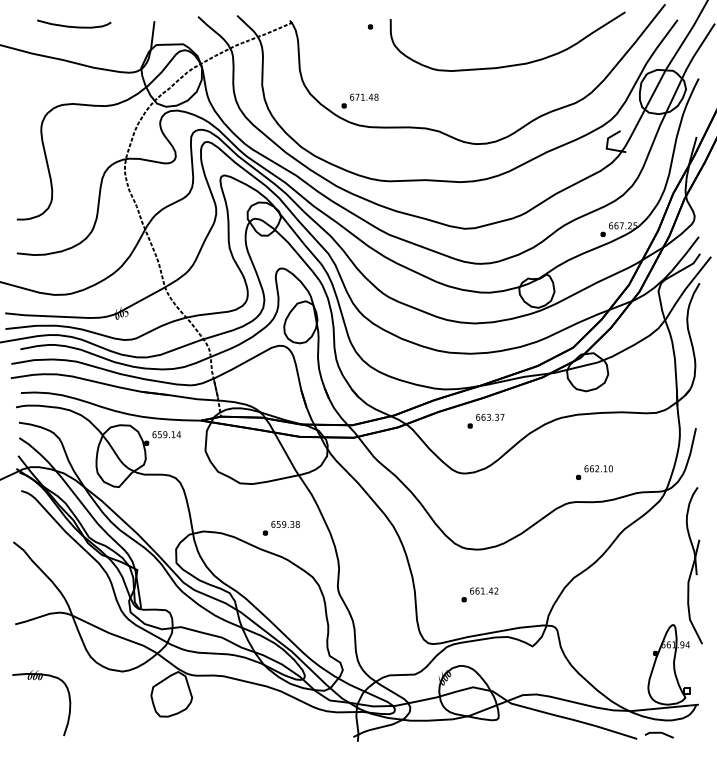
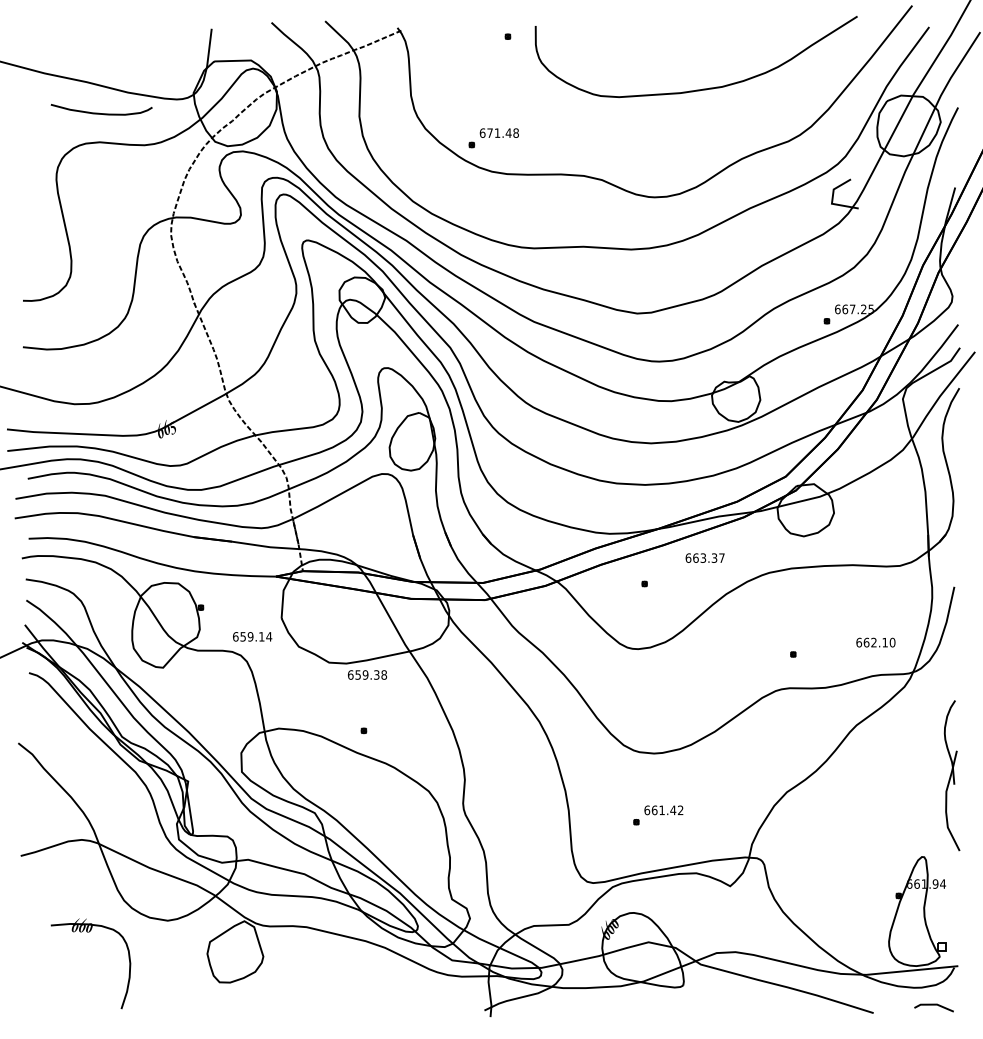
curve: (72, 26) -> (99, 112), moved
text: (489, 416) -> (704, 557), moved
text: (166, 434) -> (252, 636), moved
text: (598, 468) -> (875, 642), moved
text: (285, 524) -> (367, 674), moved
part: (693, 565) -> (951, 775), size x0.7
part: (40, 680) -> (89, 932), moved
line: (658, 733) -> (933, 1005), moved

